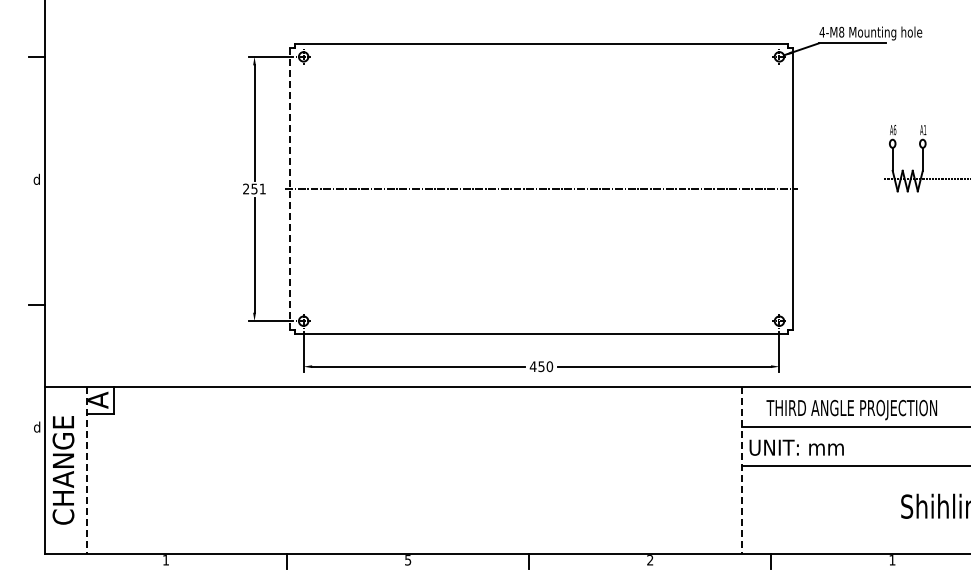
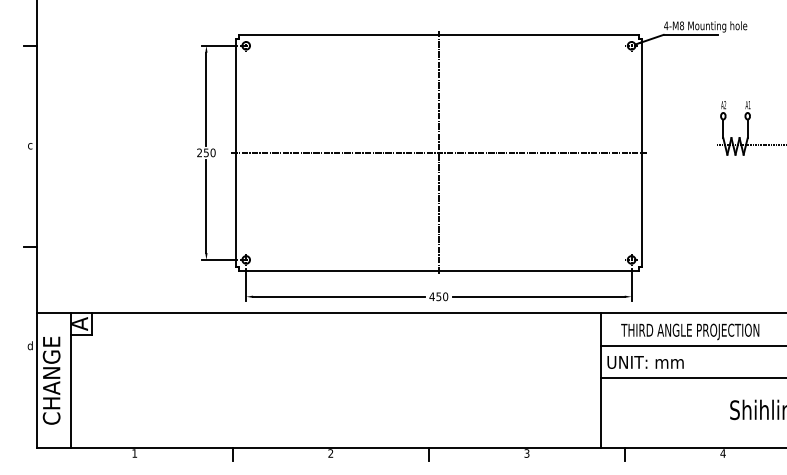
text: (894, 129) -> (724, 104), A6 -> A2
text: (36, 178) -> (29, 144), d -> c
text: (262, 188) -> (212, 152), 251 -> 250
line: (290, 188) -> (235, 152), dashed -> solid
line: (541, 188) -> (438, 152), added
line: (87, 470) -> (71, 380), dashed -> solid
line: (741, 470) -> (600, 380), dashed -> solid
text: (408, 560) -> (331, 453), 5 -> 2
text: (650, 560) -> (527, 453), 2 -> 3
text: (892, 560) -> (723, 453), 1 -> 4

